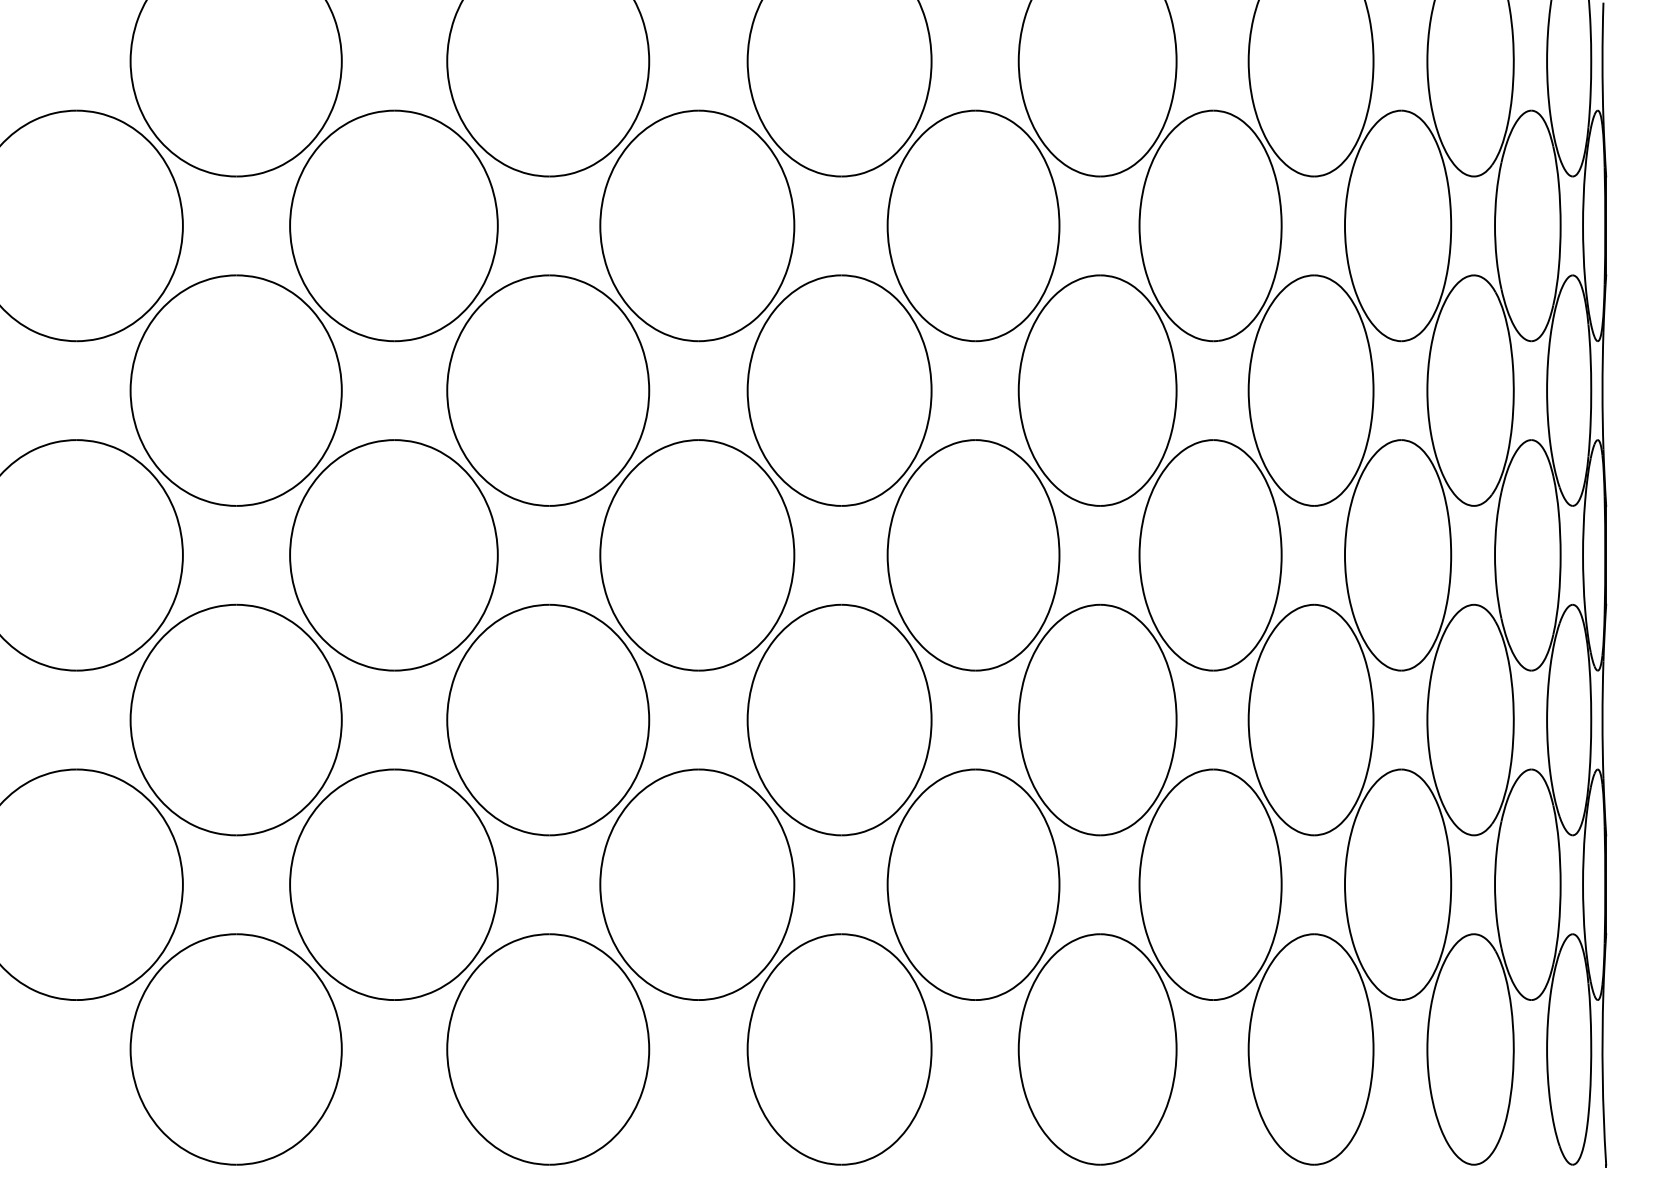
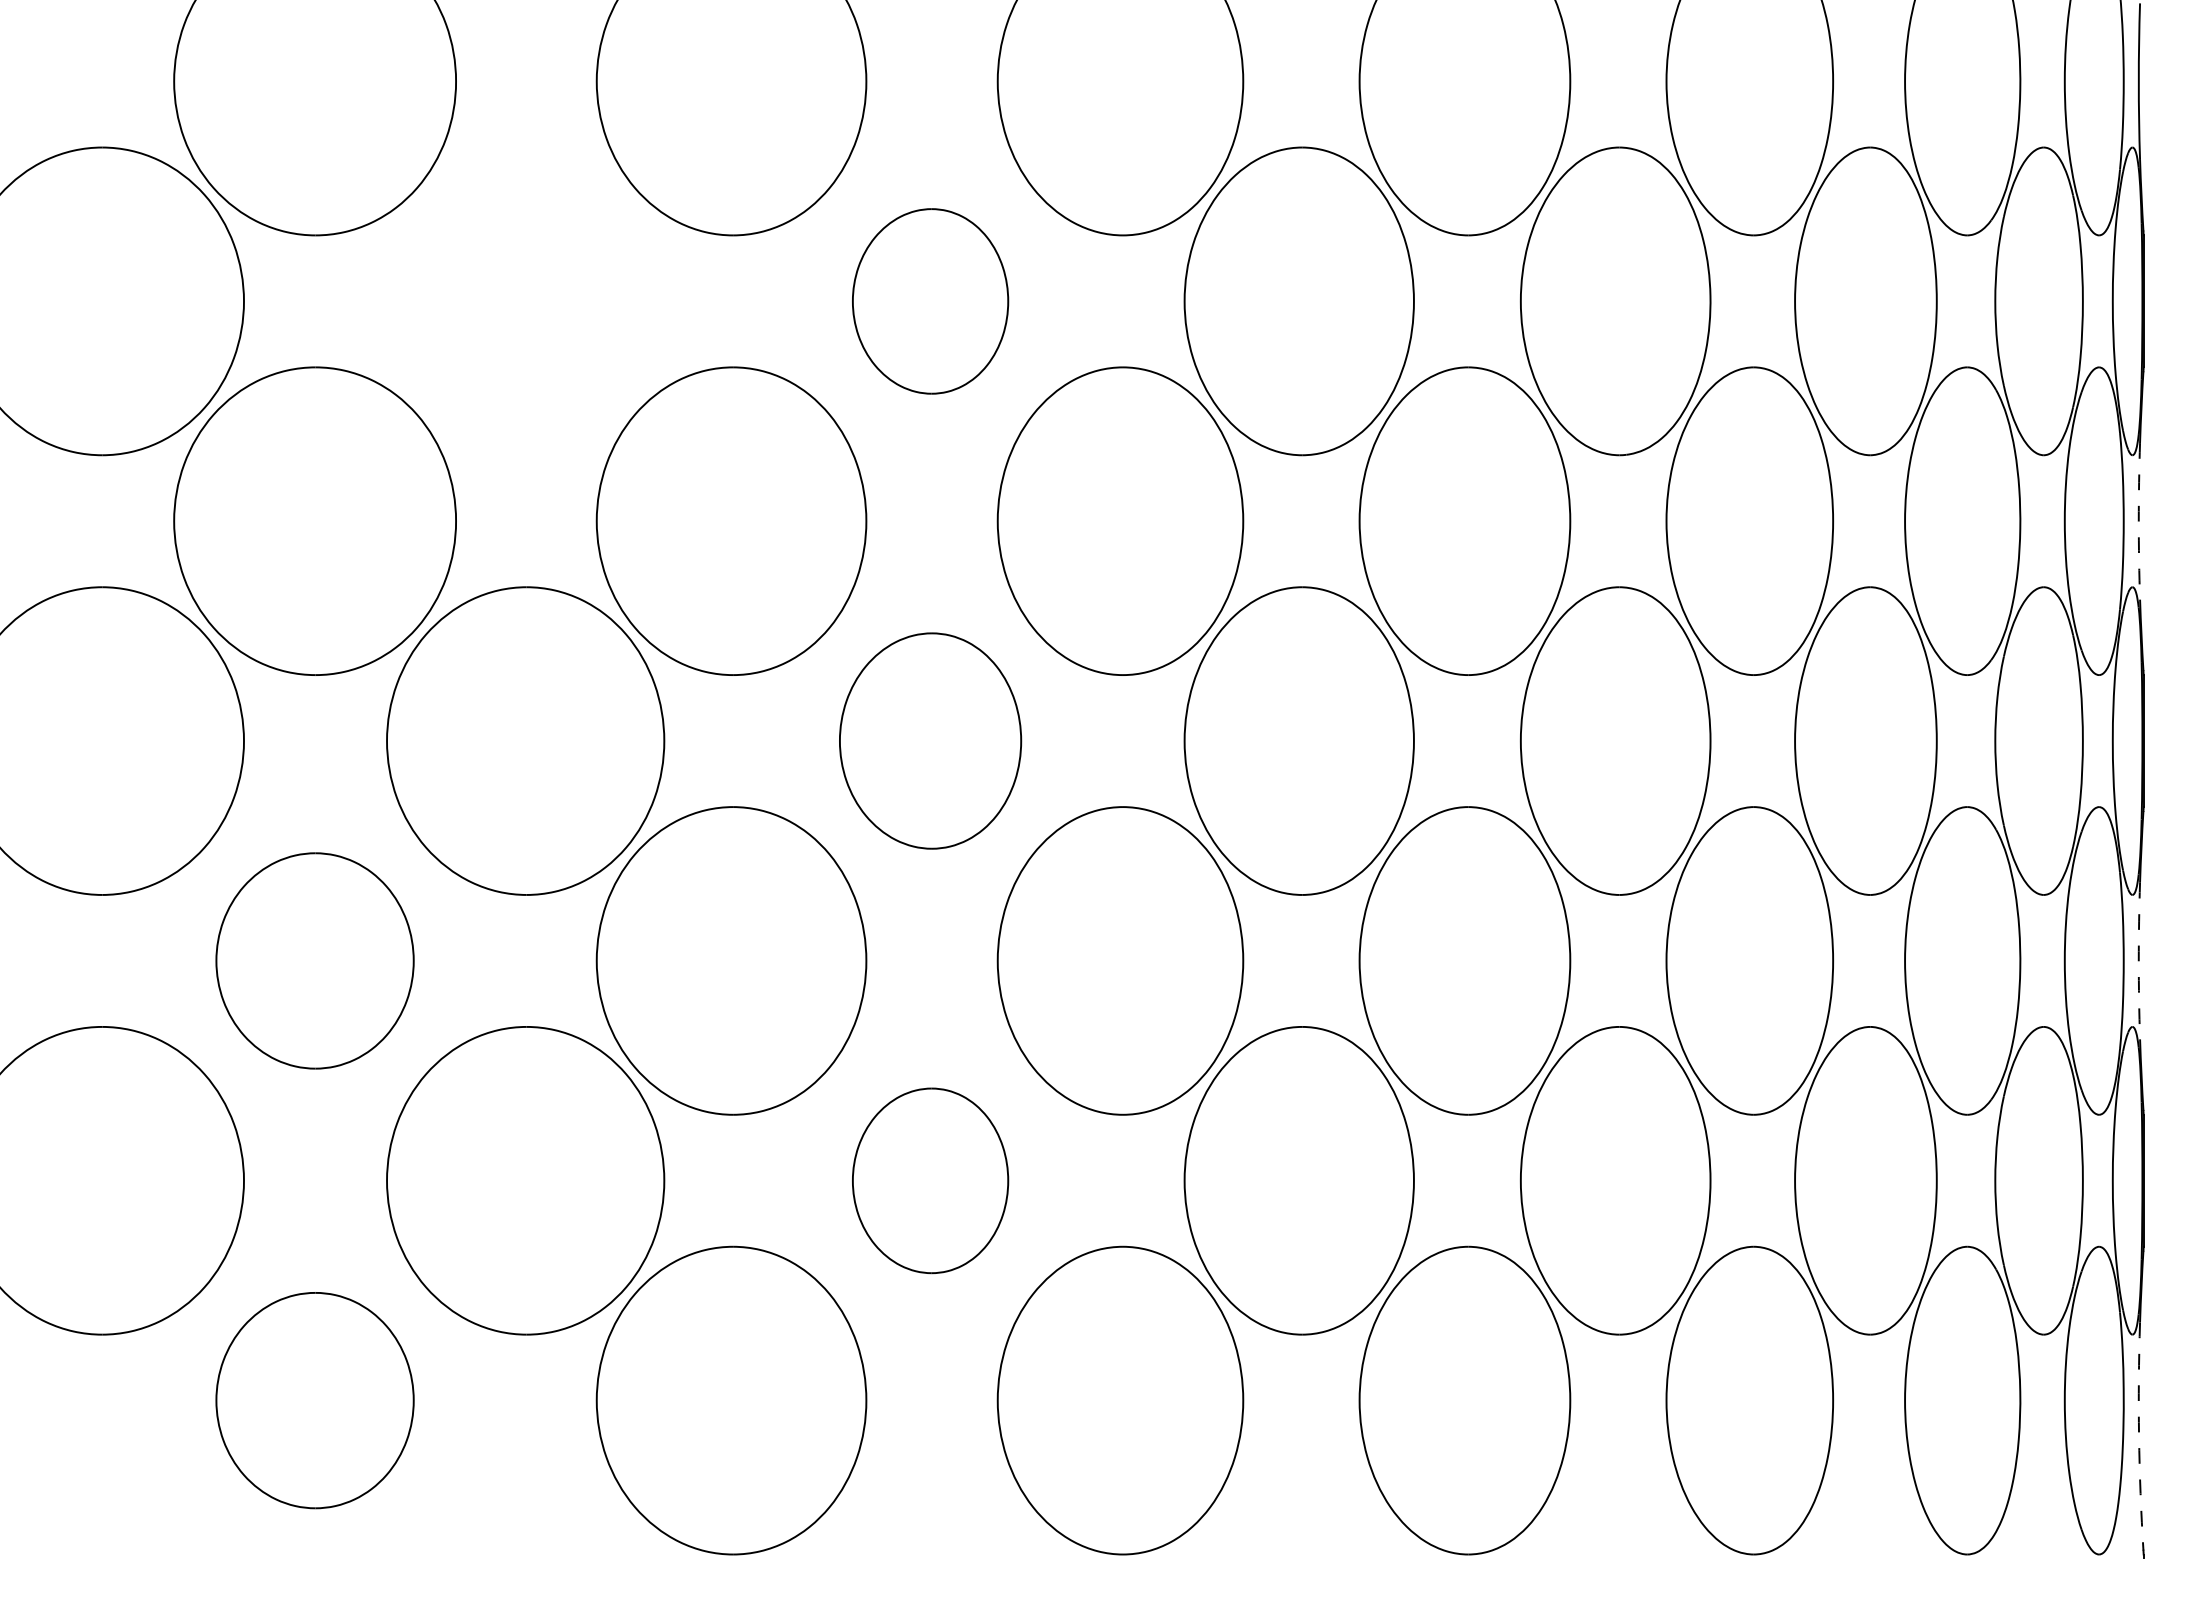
part: (393, 226) -> (525, 301), removed
part: (697, 226) -> (930, 301), size x0.6
arc: (1602, 390) -> (2138, 521), solid -> dashed
part: (697, 554) -> (930, 740), size x0.7
part: (235, 719) -> (314, 960), size x0.7
arc: (1602, 720) -> (2138, 961), solid -> dashed
part: (697, 884) -> (930, 1180), size x0.6
part: (235, 1049) -> (314, 1400), size x0.7
arc: (1603, 1076) -> (2139, 1436), solid -> dashed

